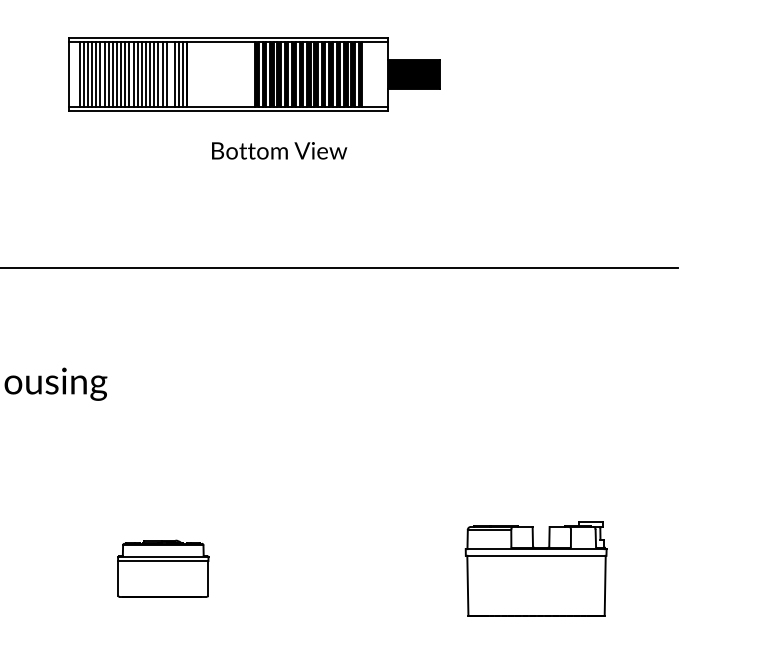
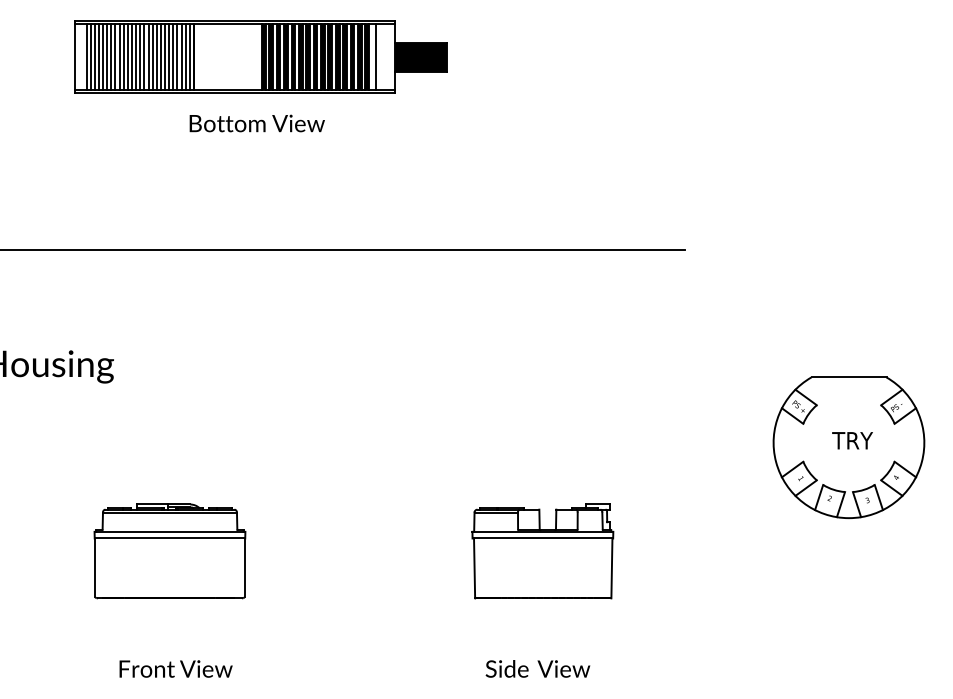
line: (170, 73) -> (177, 56), added
line: (369, 73) -> (376, 56), added
text: (278, 150) -> (256, 123), moved
part: (162, 568) -> (169, 551), size x1.67

